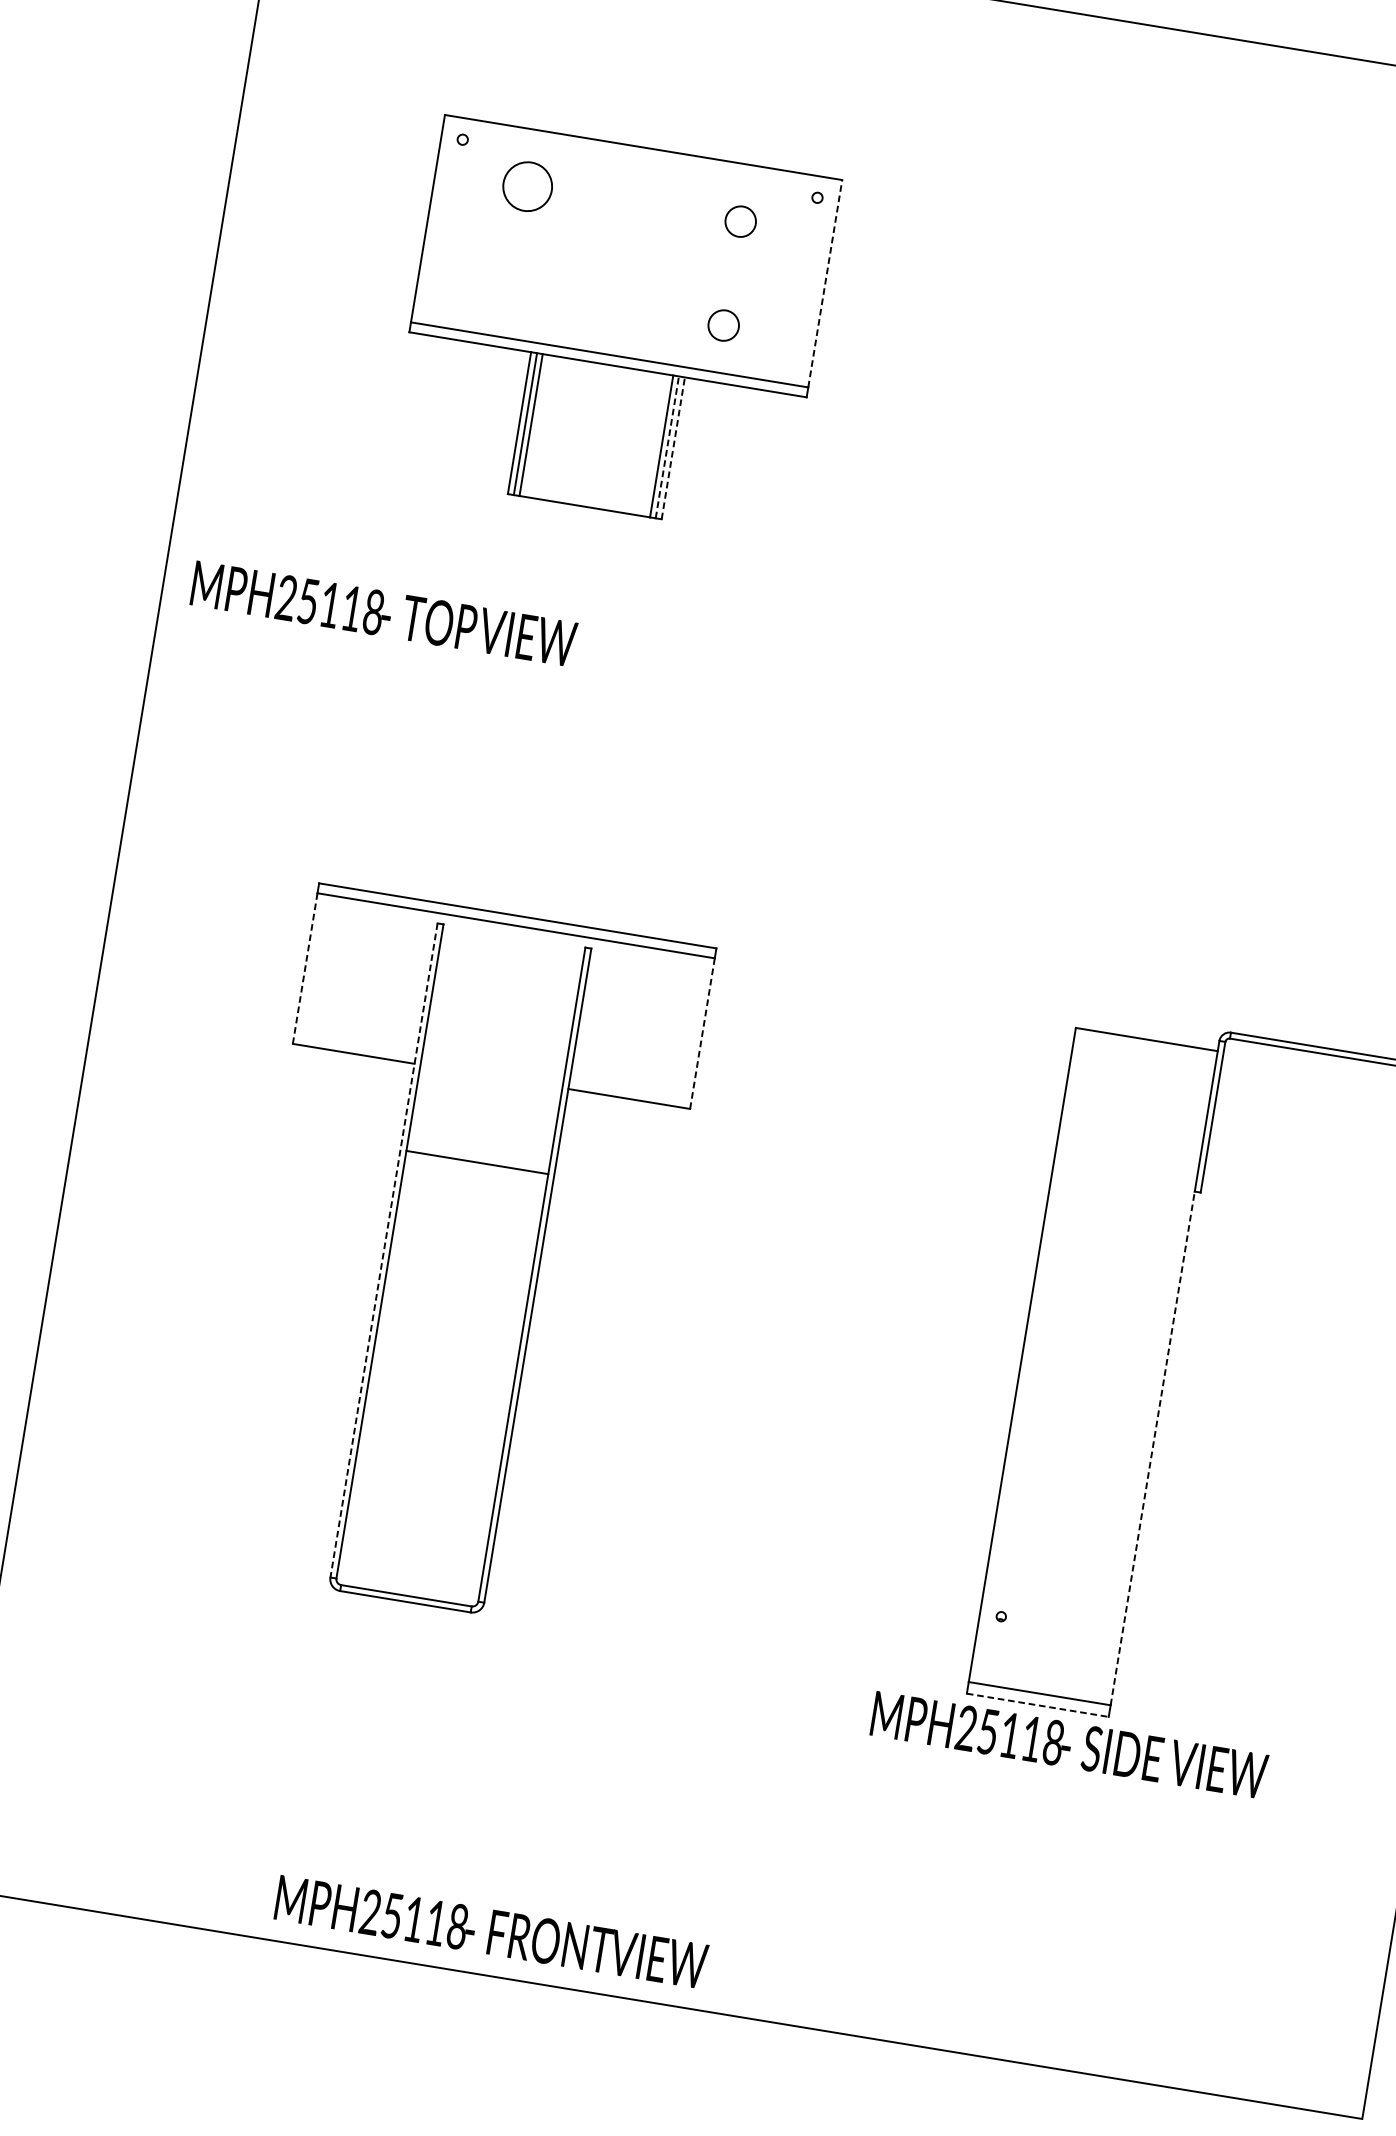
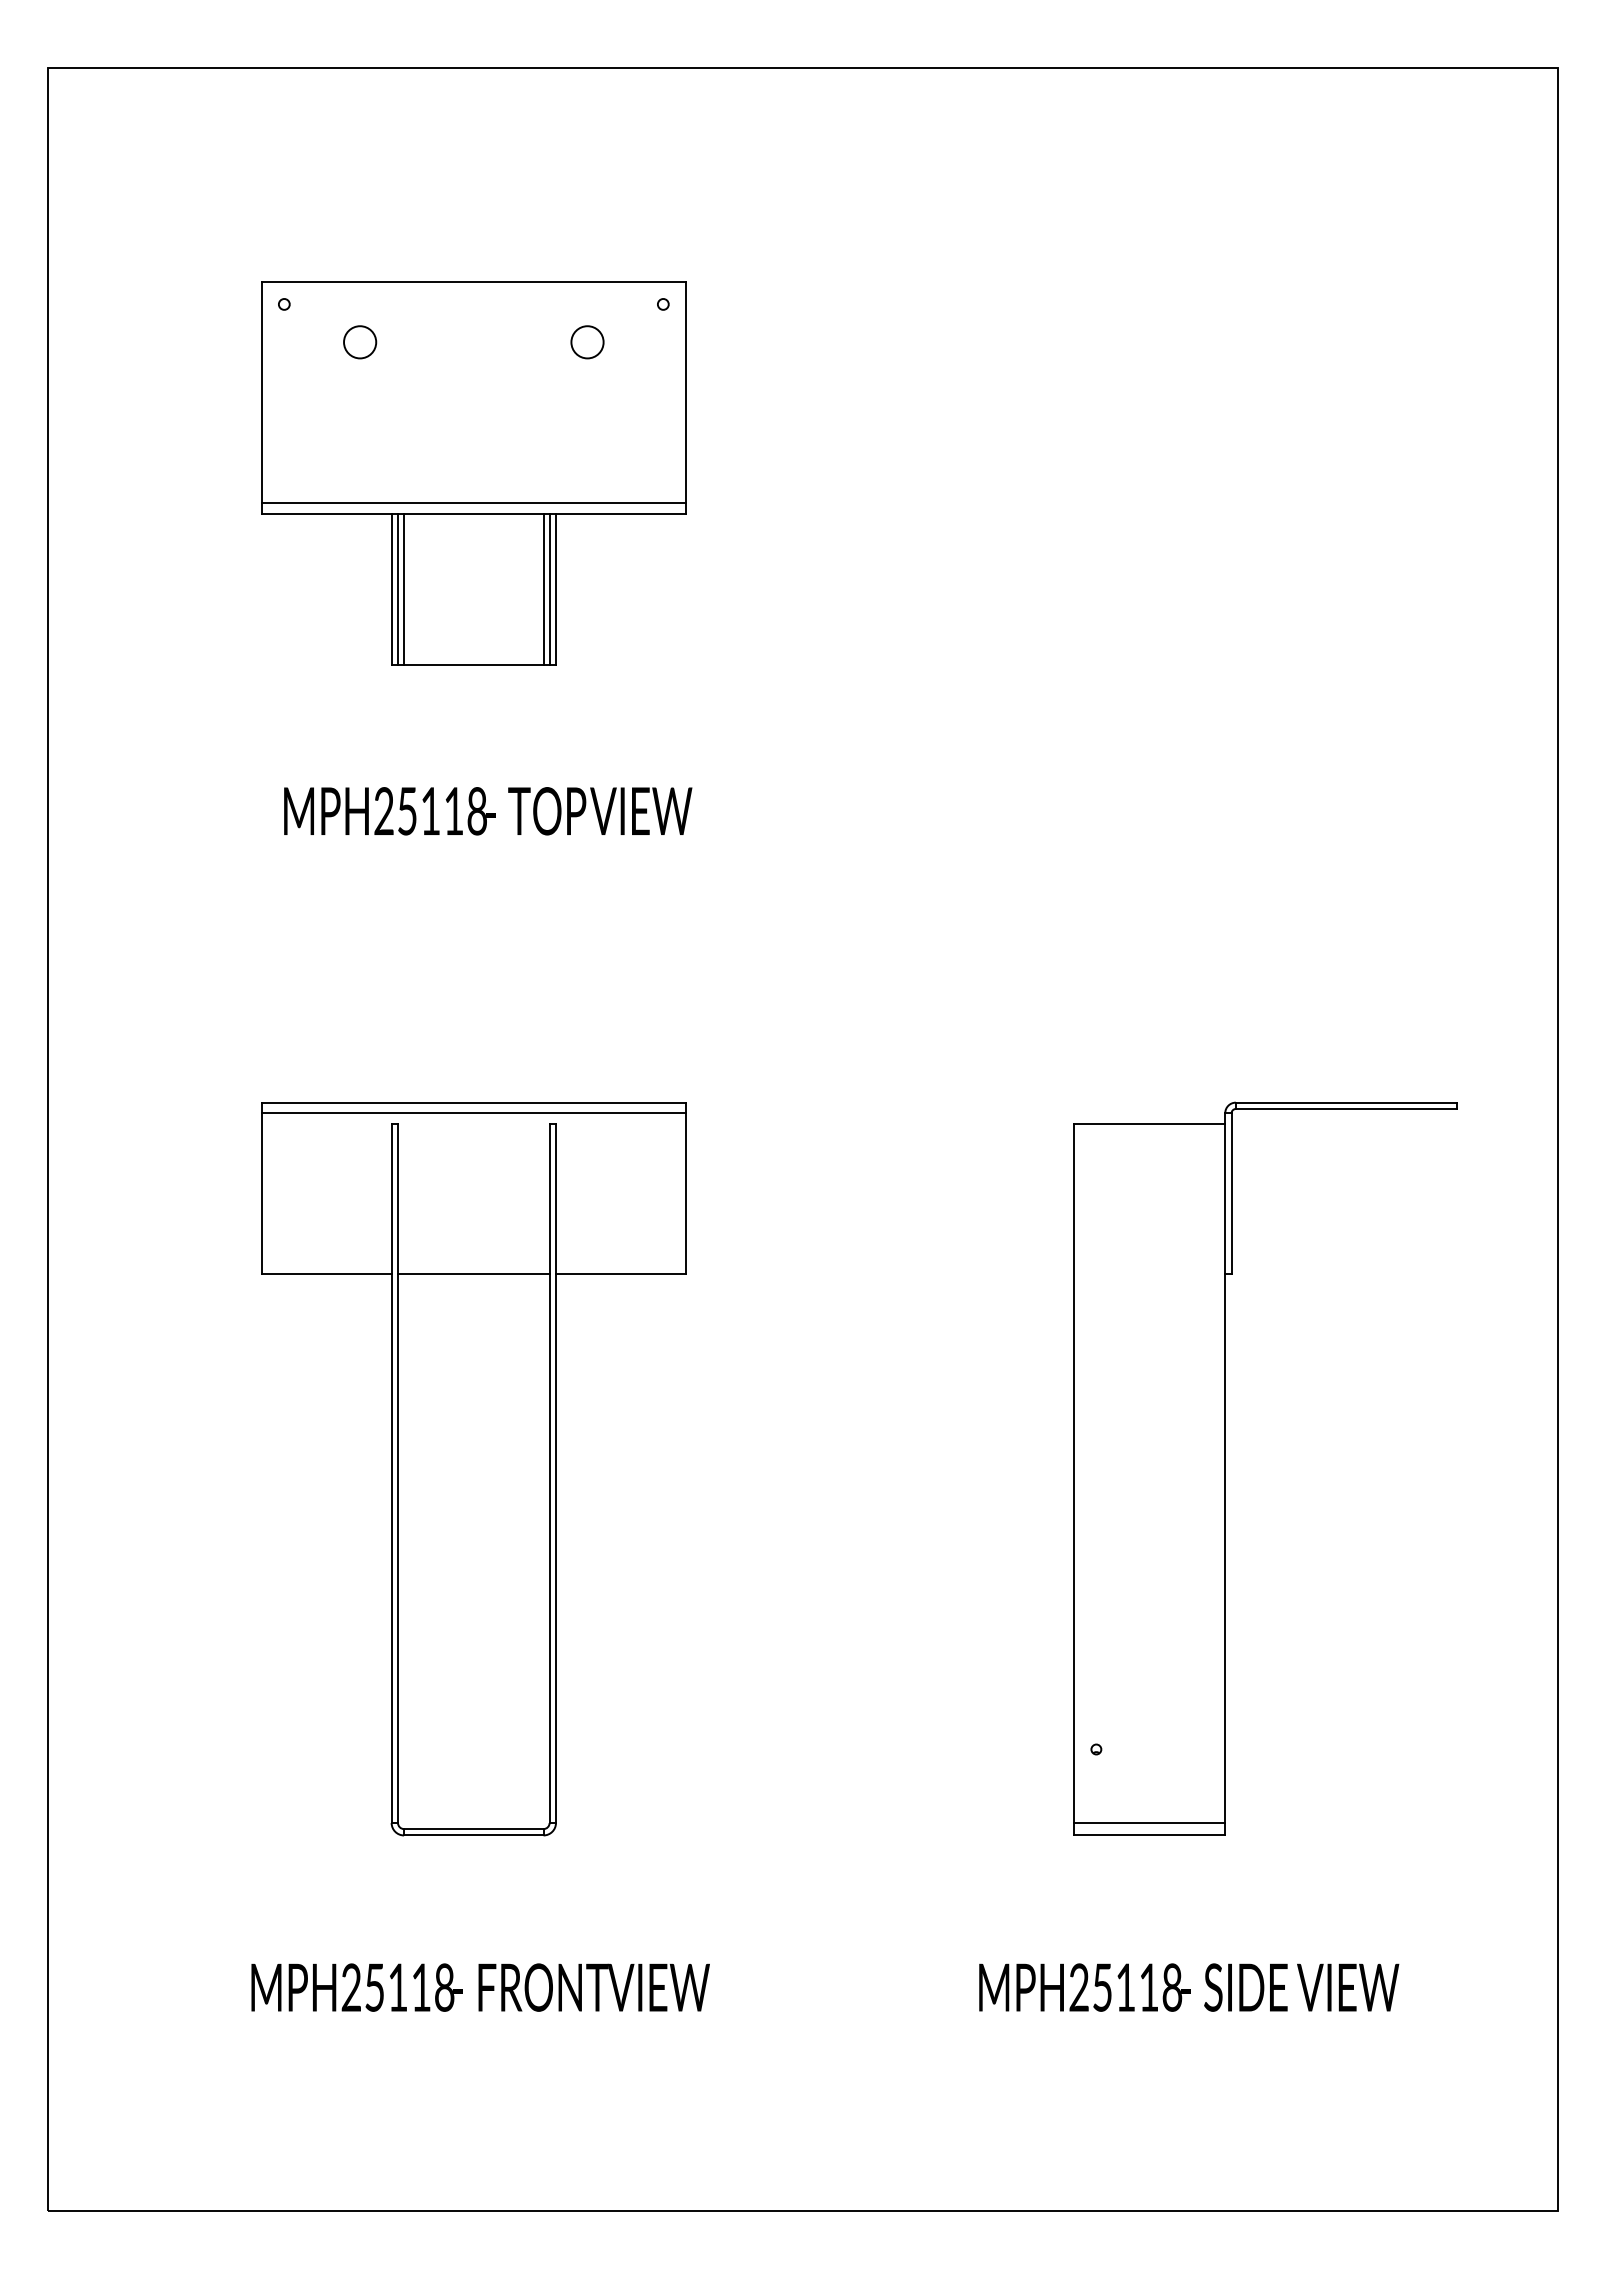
circle: (528, 187) -> (360, 342), size x0.62
line: (825, 283) -> (686, 392), dashed -> solid
circle: (723, 325) -> (587, 453), removed
line: (667, 447) -> (549, 589), dashed -> solid
line: (672, 448) -> (555, 589), dashed -> solid
text: (384, 614) -> (488, 811), moved
line: (304, 969) -> (261, 1194), dashed -> solid
line: (702, 1033) -> (686, 1193), dashed -> solid
line: (477, 1162) -> (473, 1274), moved
line: (383, 1251) -> (391, 1474), dashed -> solid
line: (1152, 1448) -> (1225, 1548), dashed -> solid
line: (1037, 1705) -> (1149, 1835), dashed -> solid
text: (1069, 1745) -> (1189, 1987), moved
text: (491, 1932) -> (480, 1987), moved

